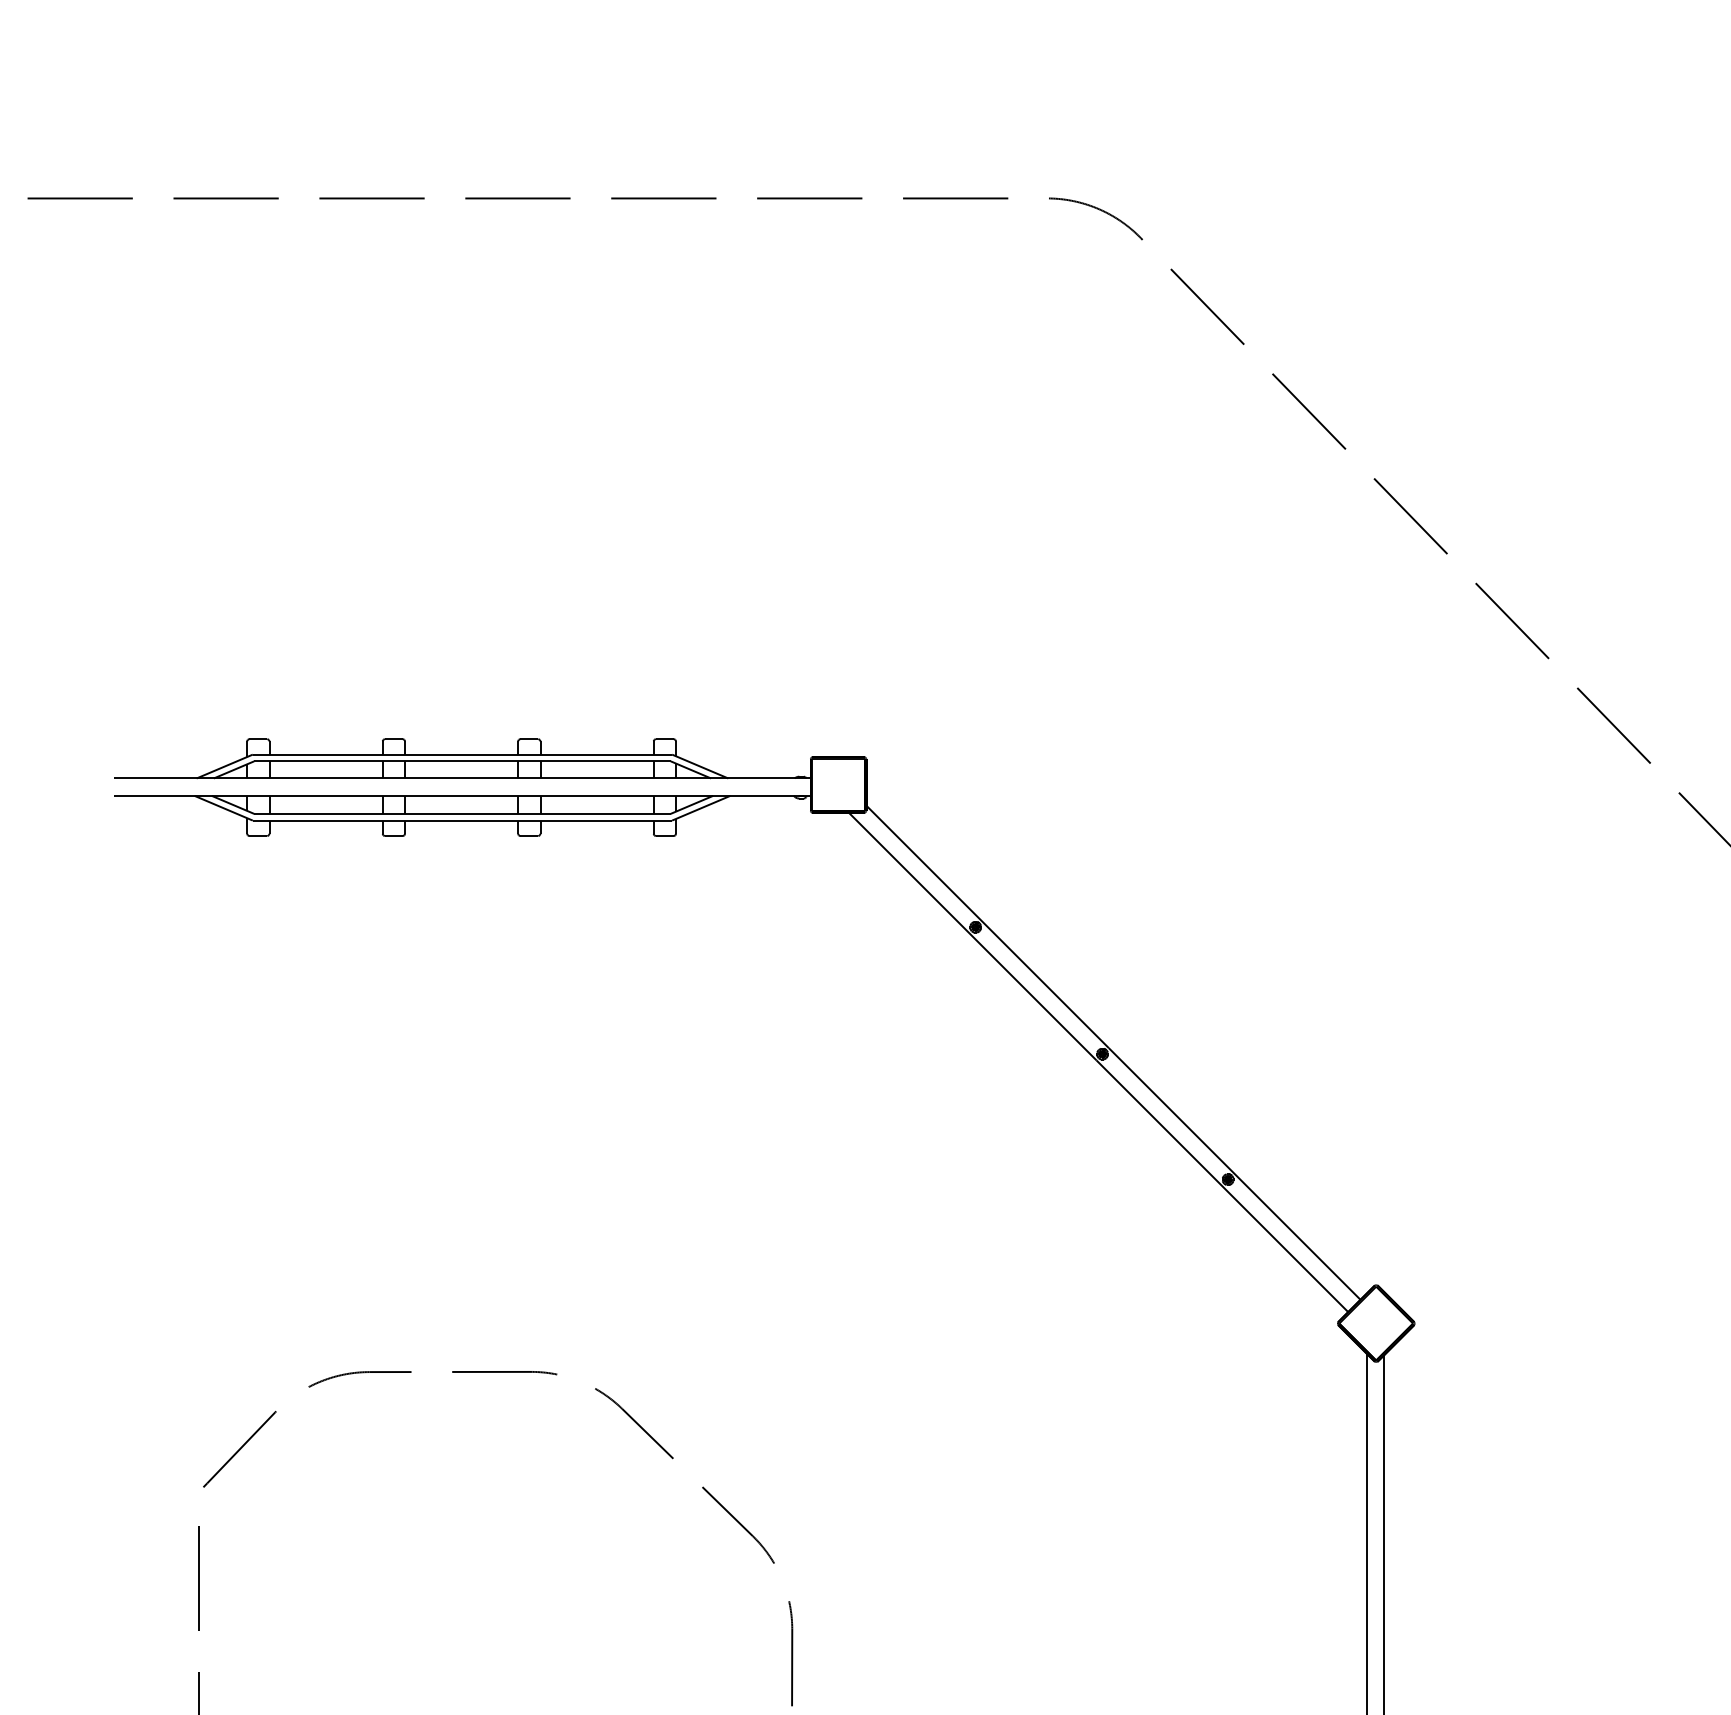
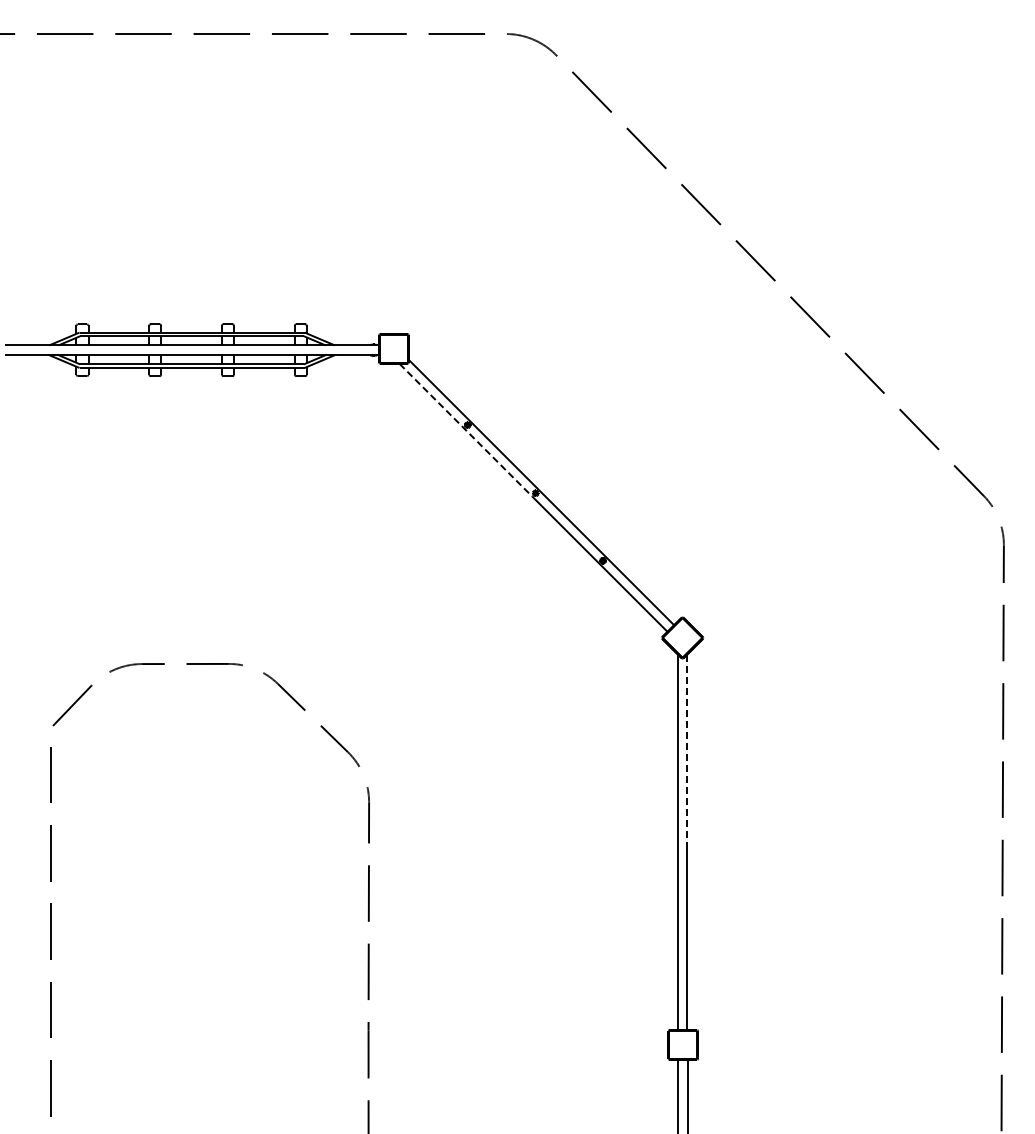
line: (973, 937) -> (466, 430), solid -> dashed
line: (1383, 1529) -> (686, 748), solid -> dashed

